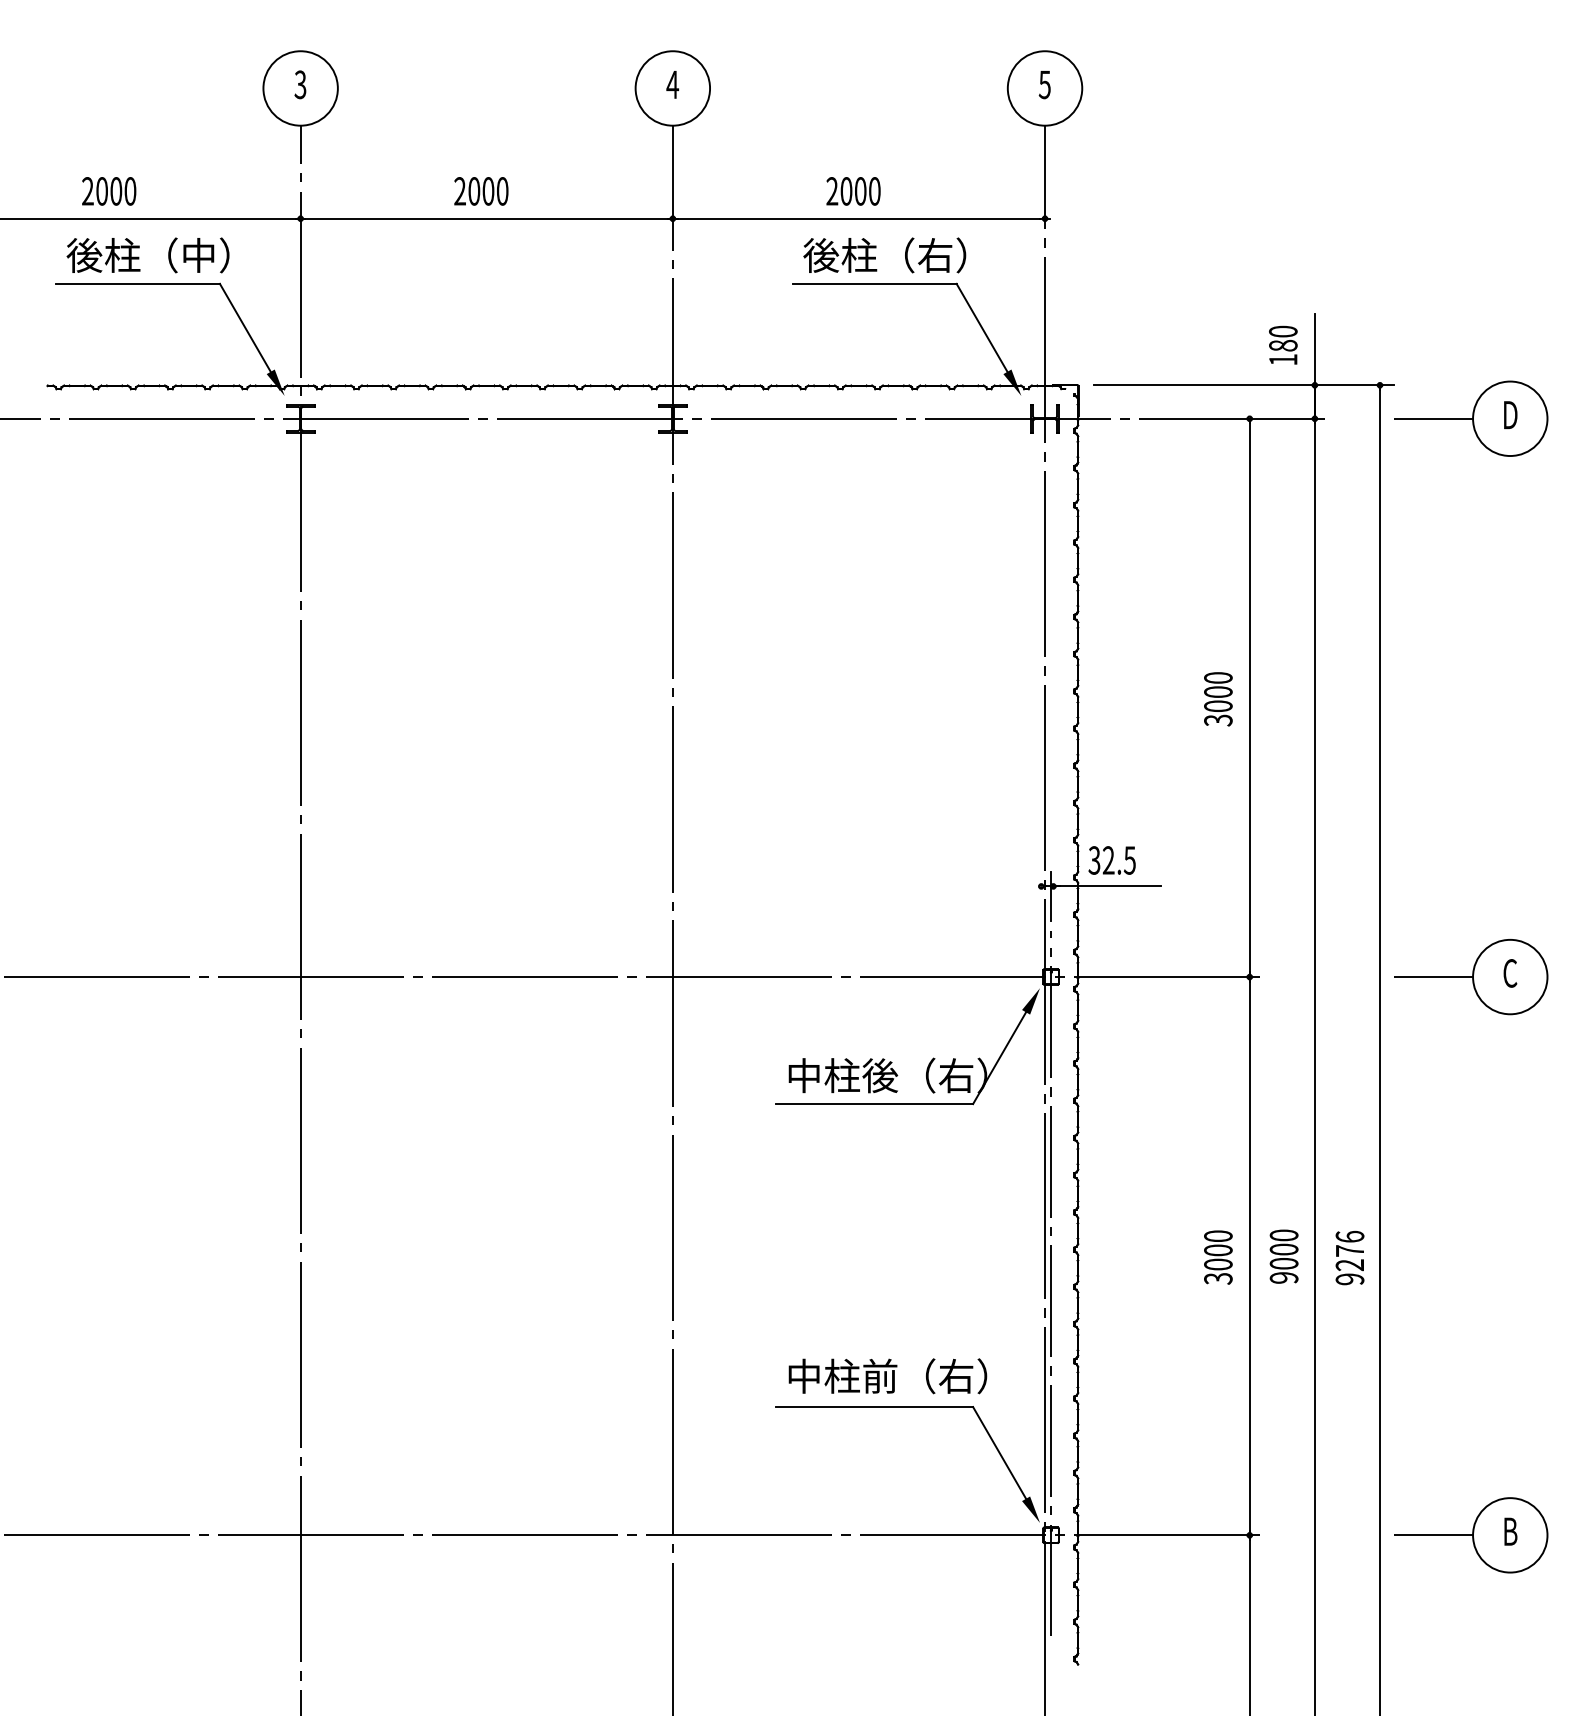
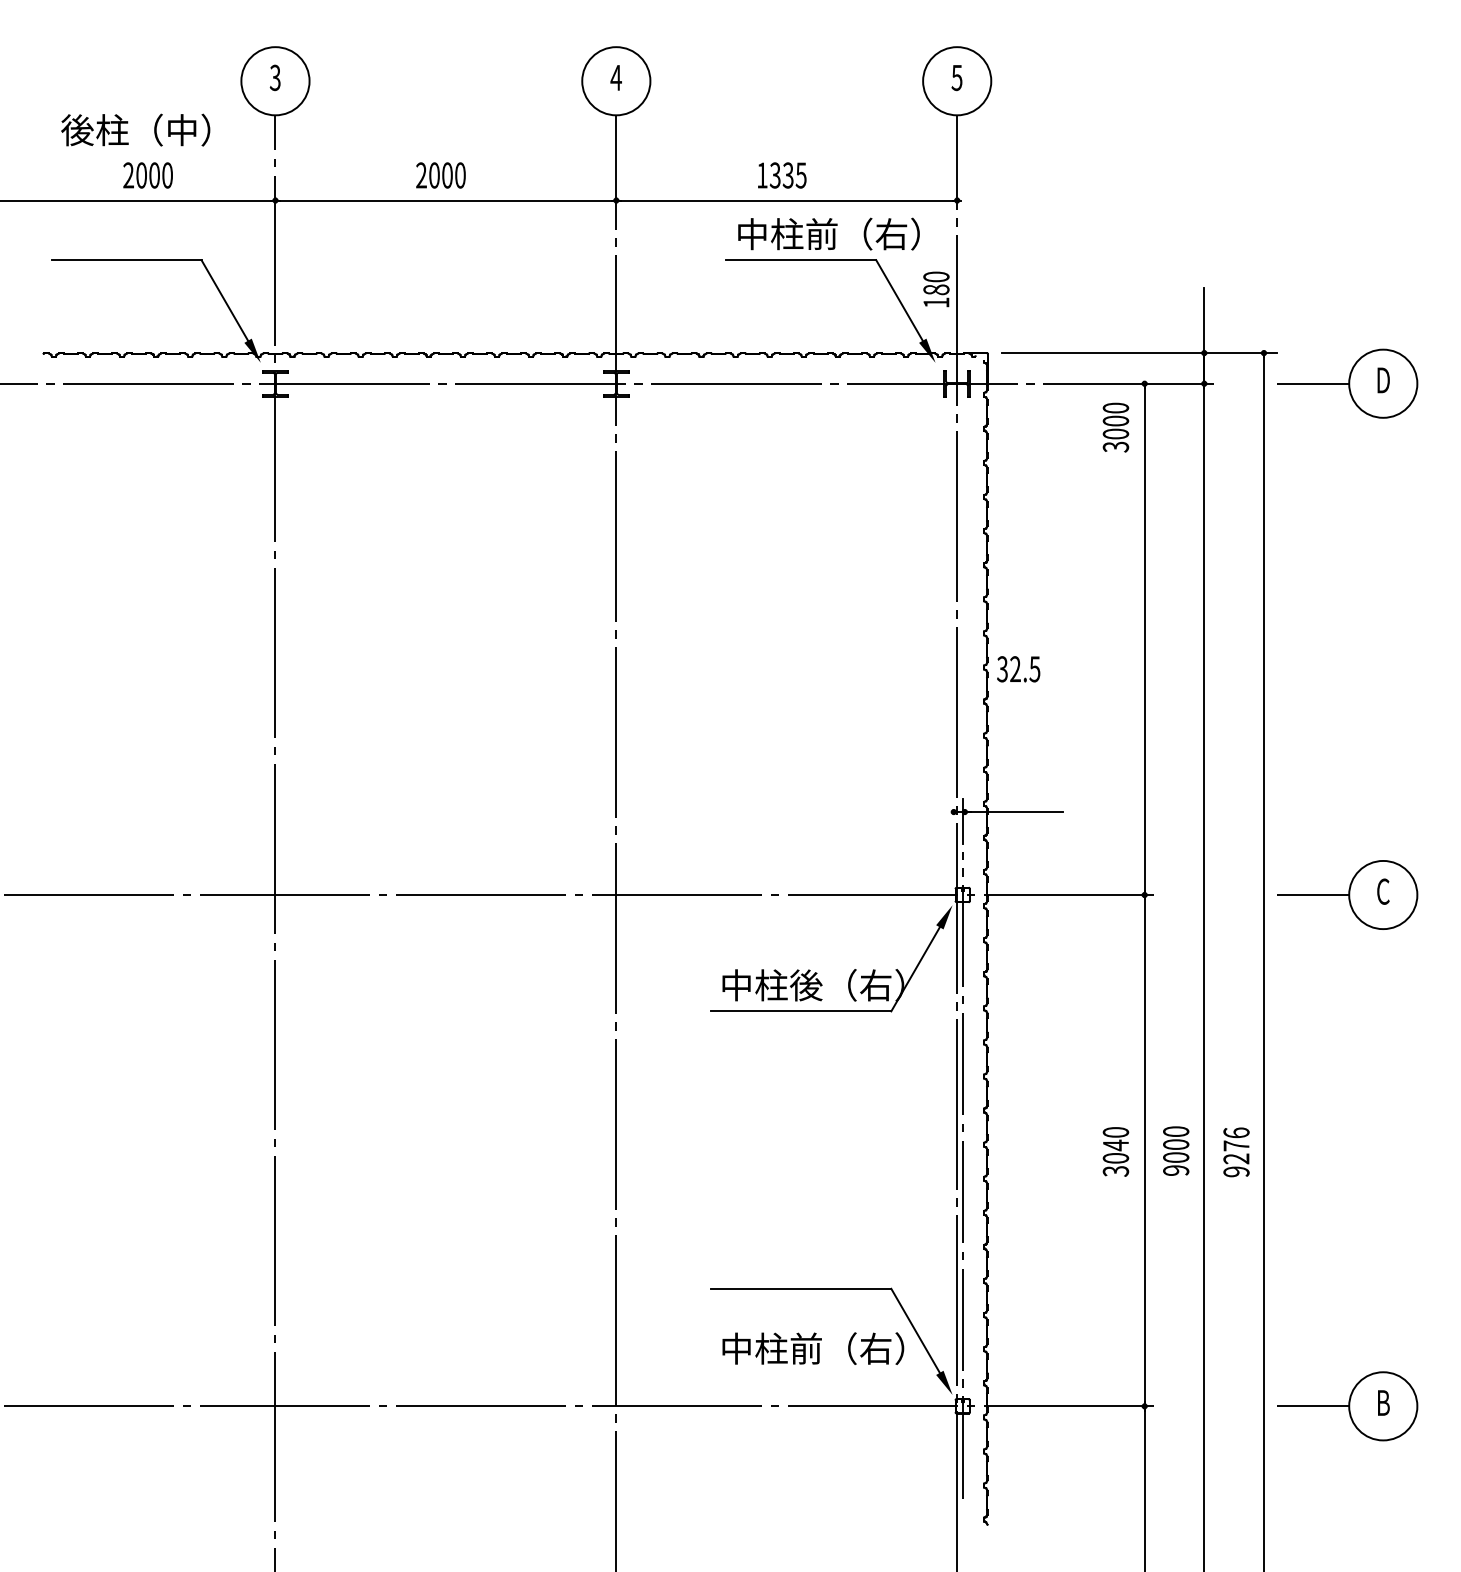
text: (108, 191) -> (147, 175), moved
text: (853, 191) -> (781, 175), 2000 -> 1335
text: (147, 254) -> (135, 129), moved
text: (903, 254) -> (827, 233), 後柱（右） -> 中柱前（右）
text: (1283, 345) -> (936, 289), moved
text: (1217, 699) -> (1115, 427), moved
text: (1111, 860) -> (1018, 669), moved
text: (1217, 1250) -> (1115, 1145), 3000 -> 3040
text: (888, 1376) -> (813, 1348), moved

